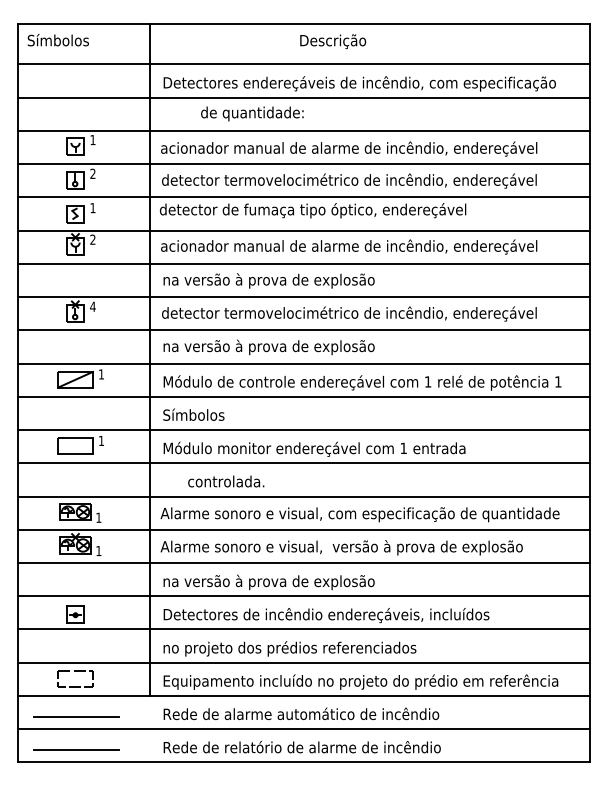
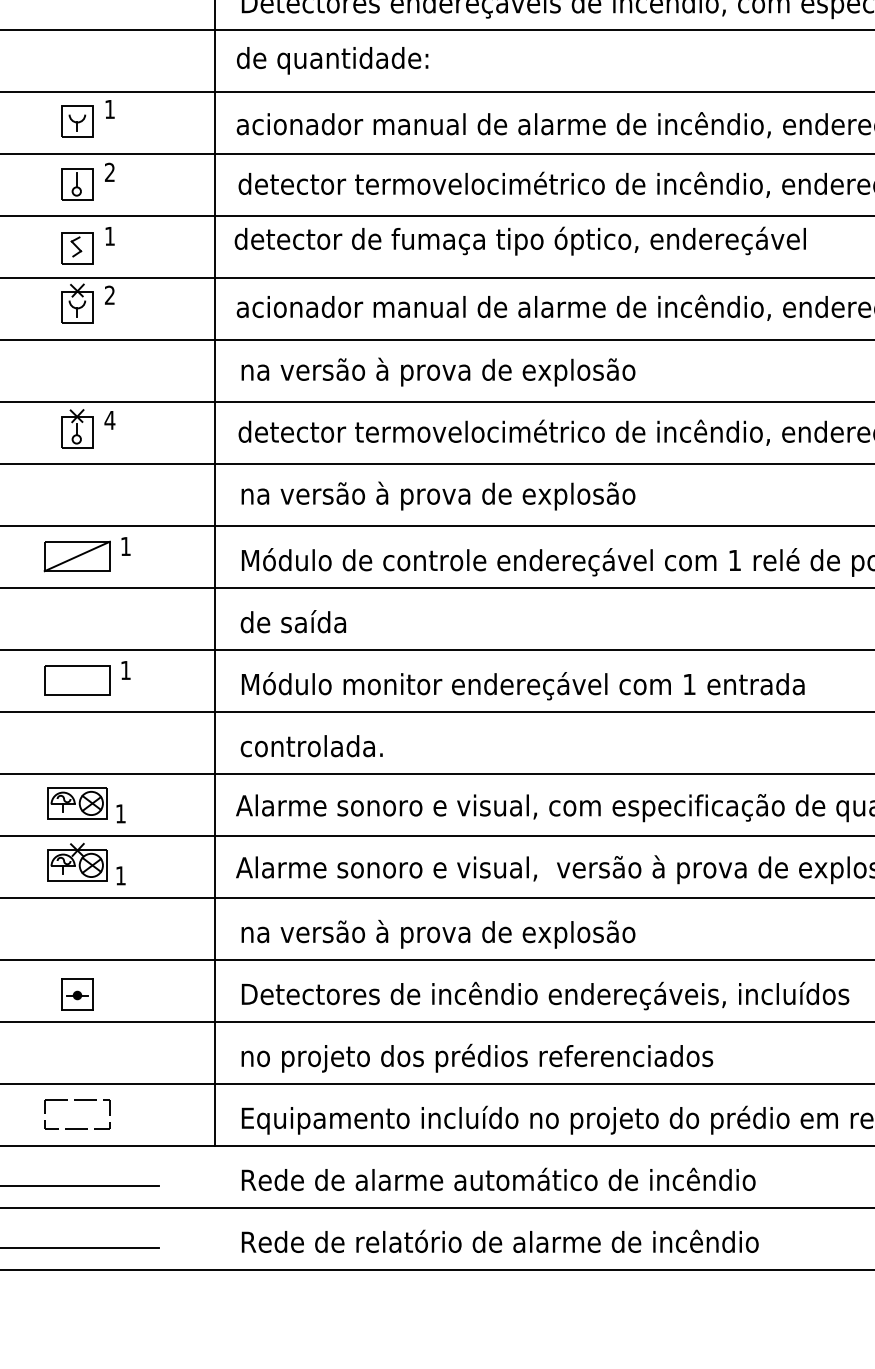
text: (252, 113) -> (332, 59), moved
text: (193, 414) -> (297, 621), Símbolos -> de saída
text: (226, 481) -> (312, 746), moved

